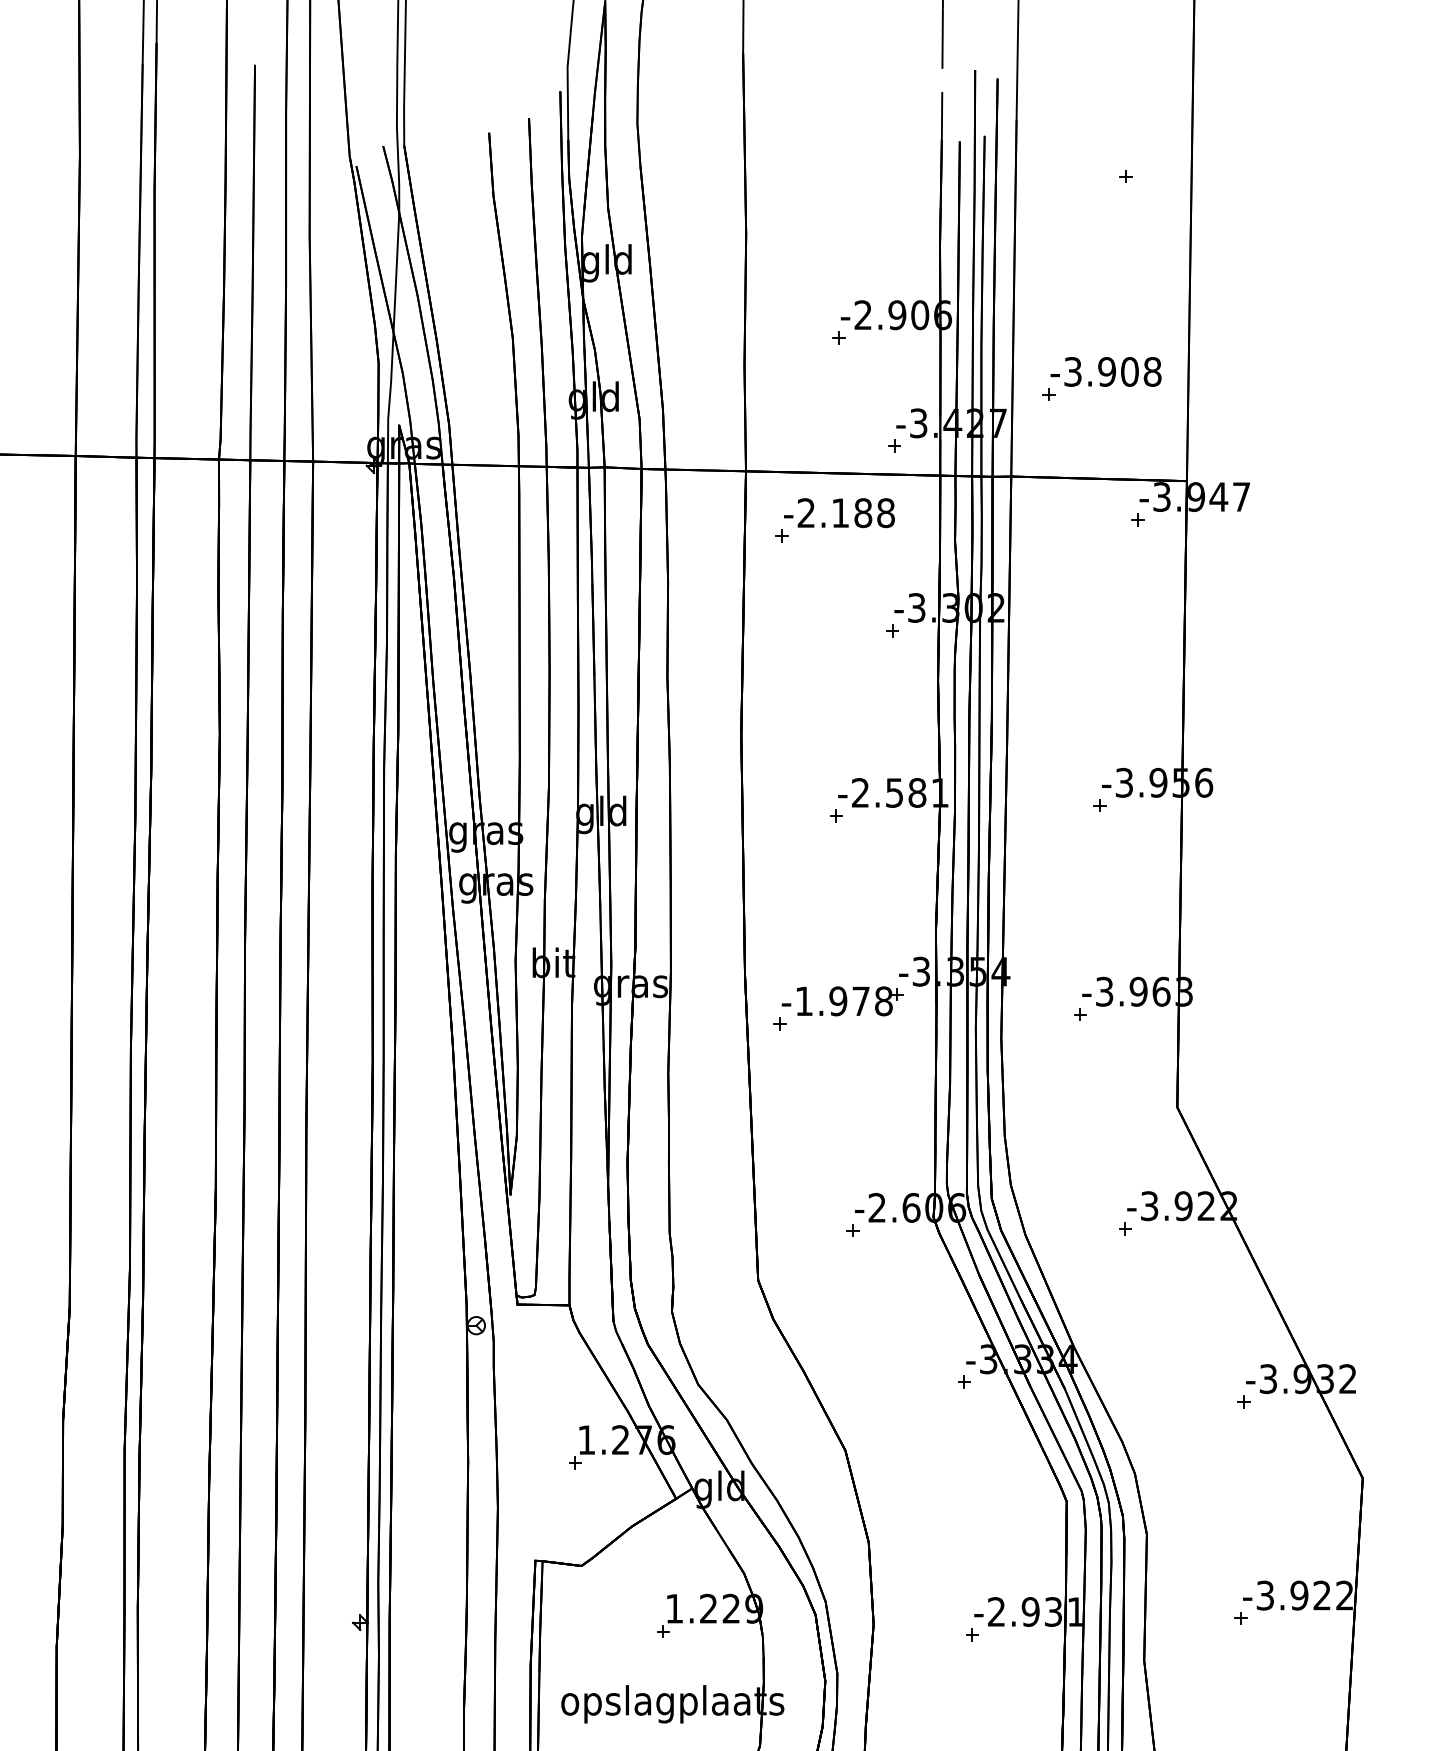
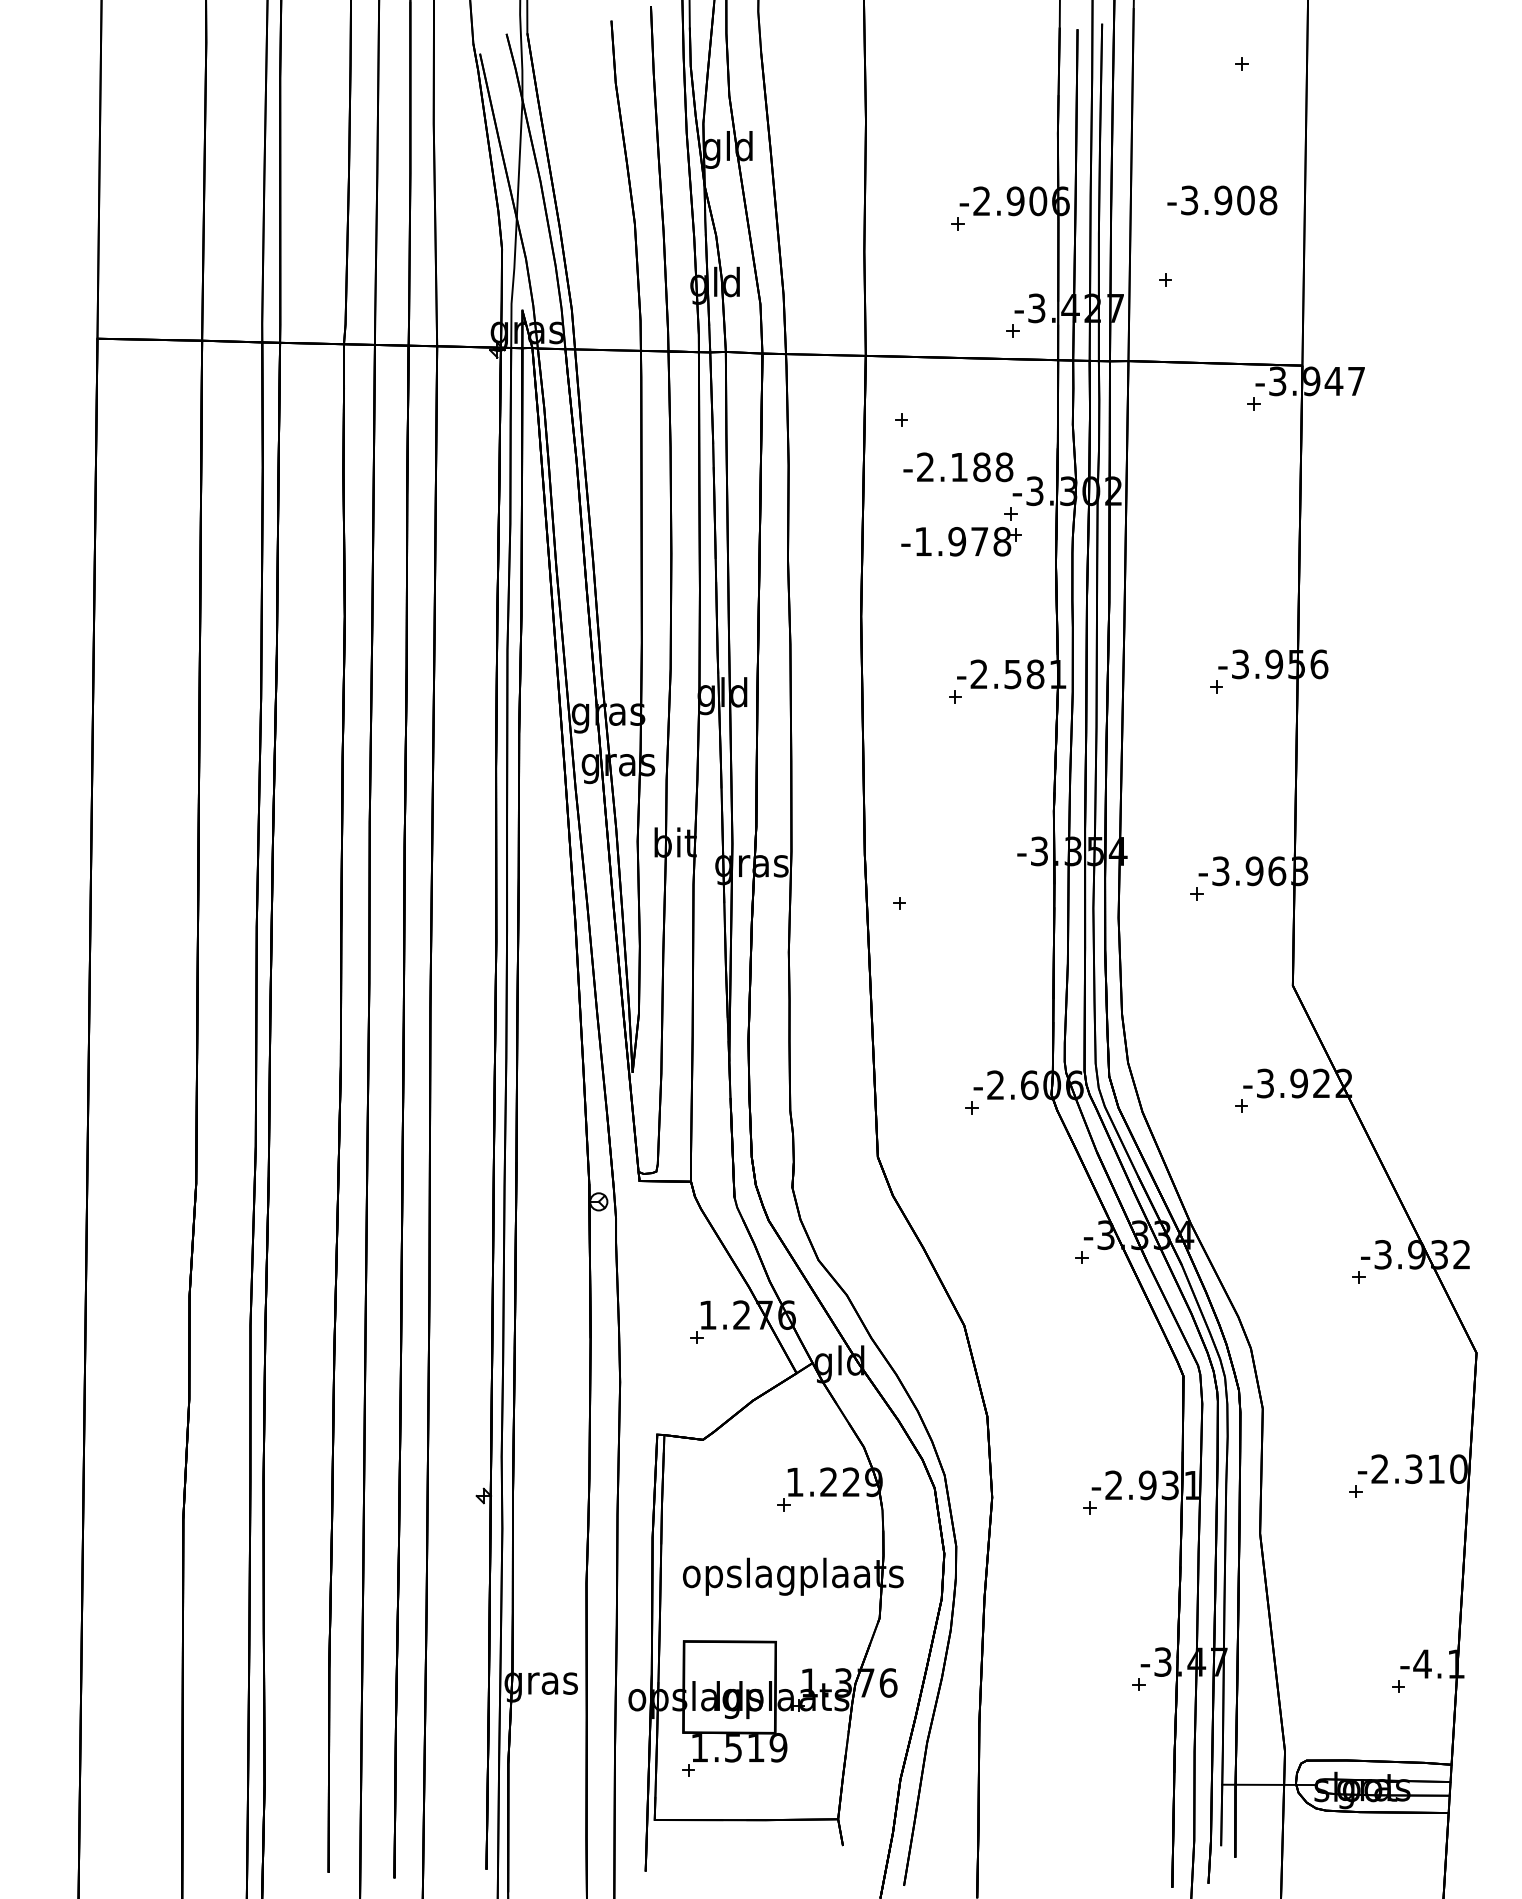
text: (1106, 371) -> (1222, 200), moved
text: (839, 513) -> (958, 467), moved
part: (842, 1001) -> (961, 541), moved
text: (1305, 1594) -> (1419, 1468), -3.922 -> -2.310

